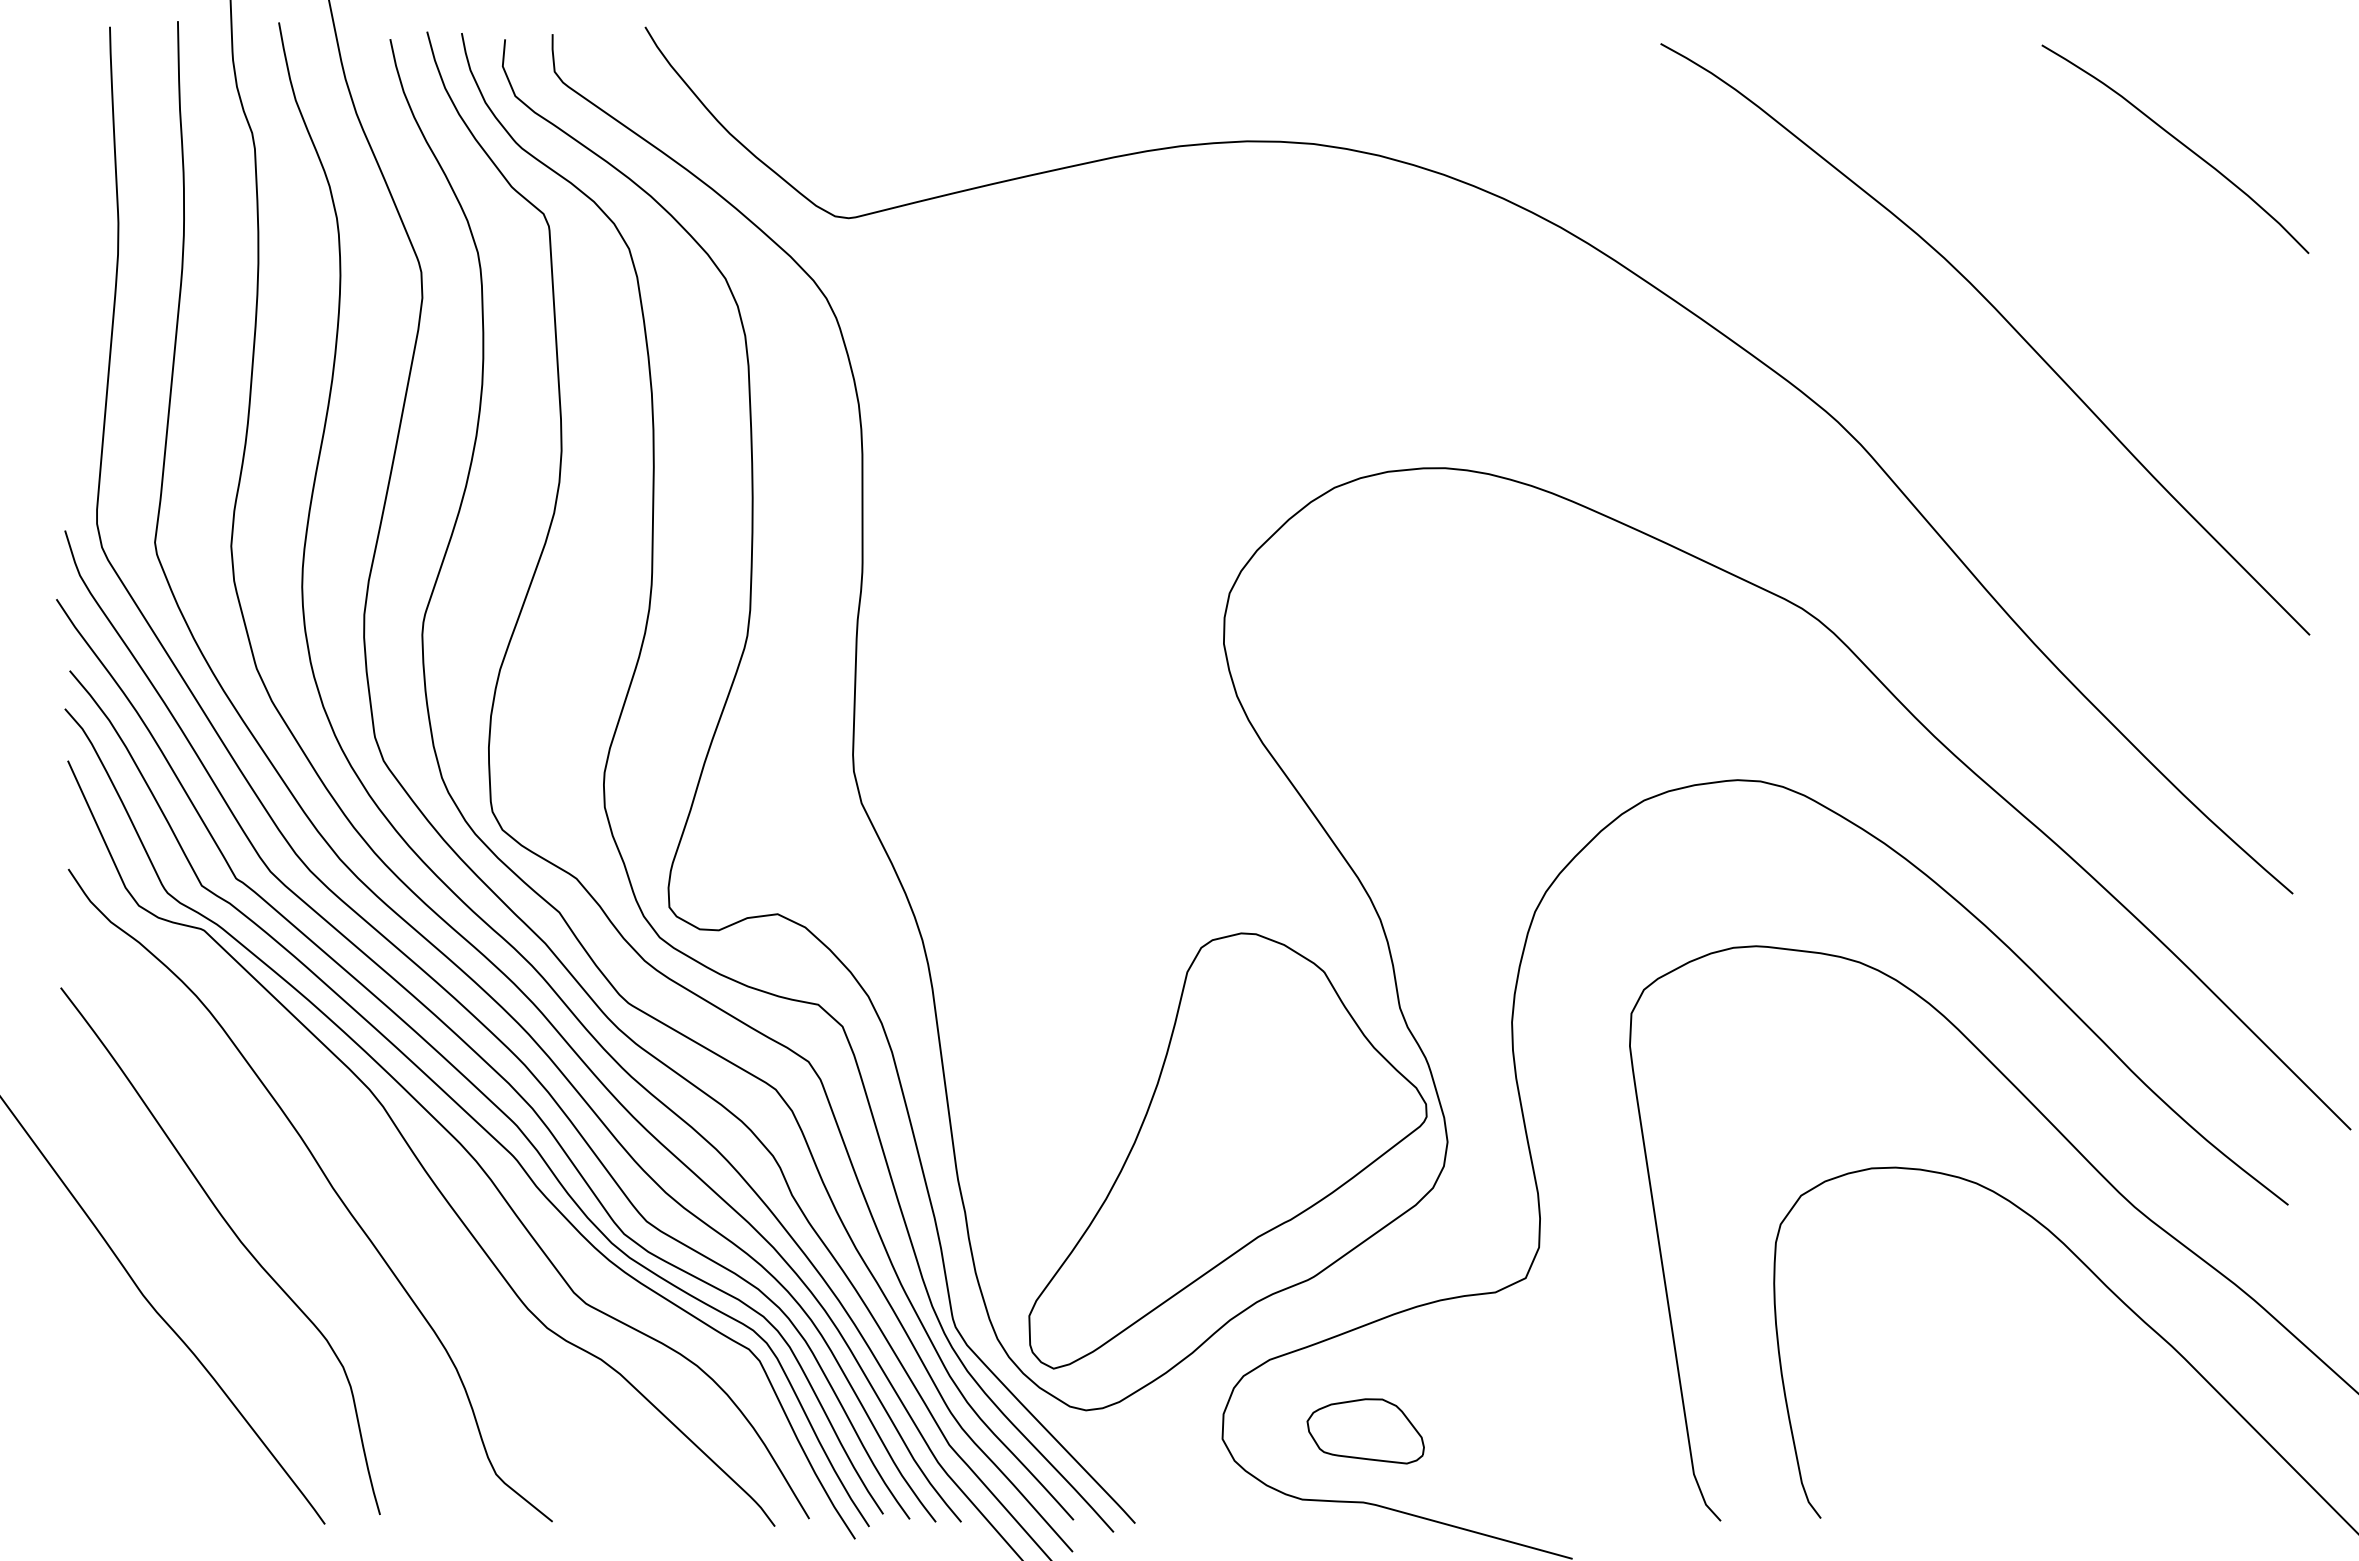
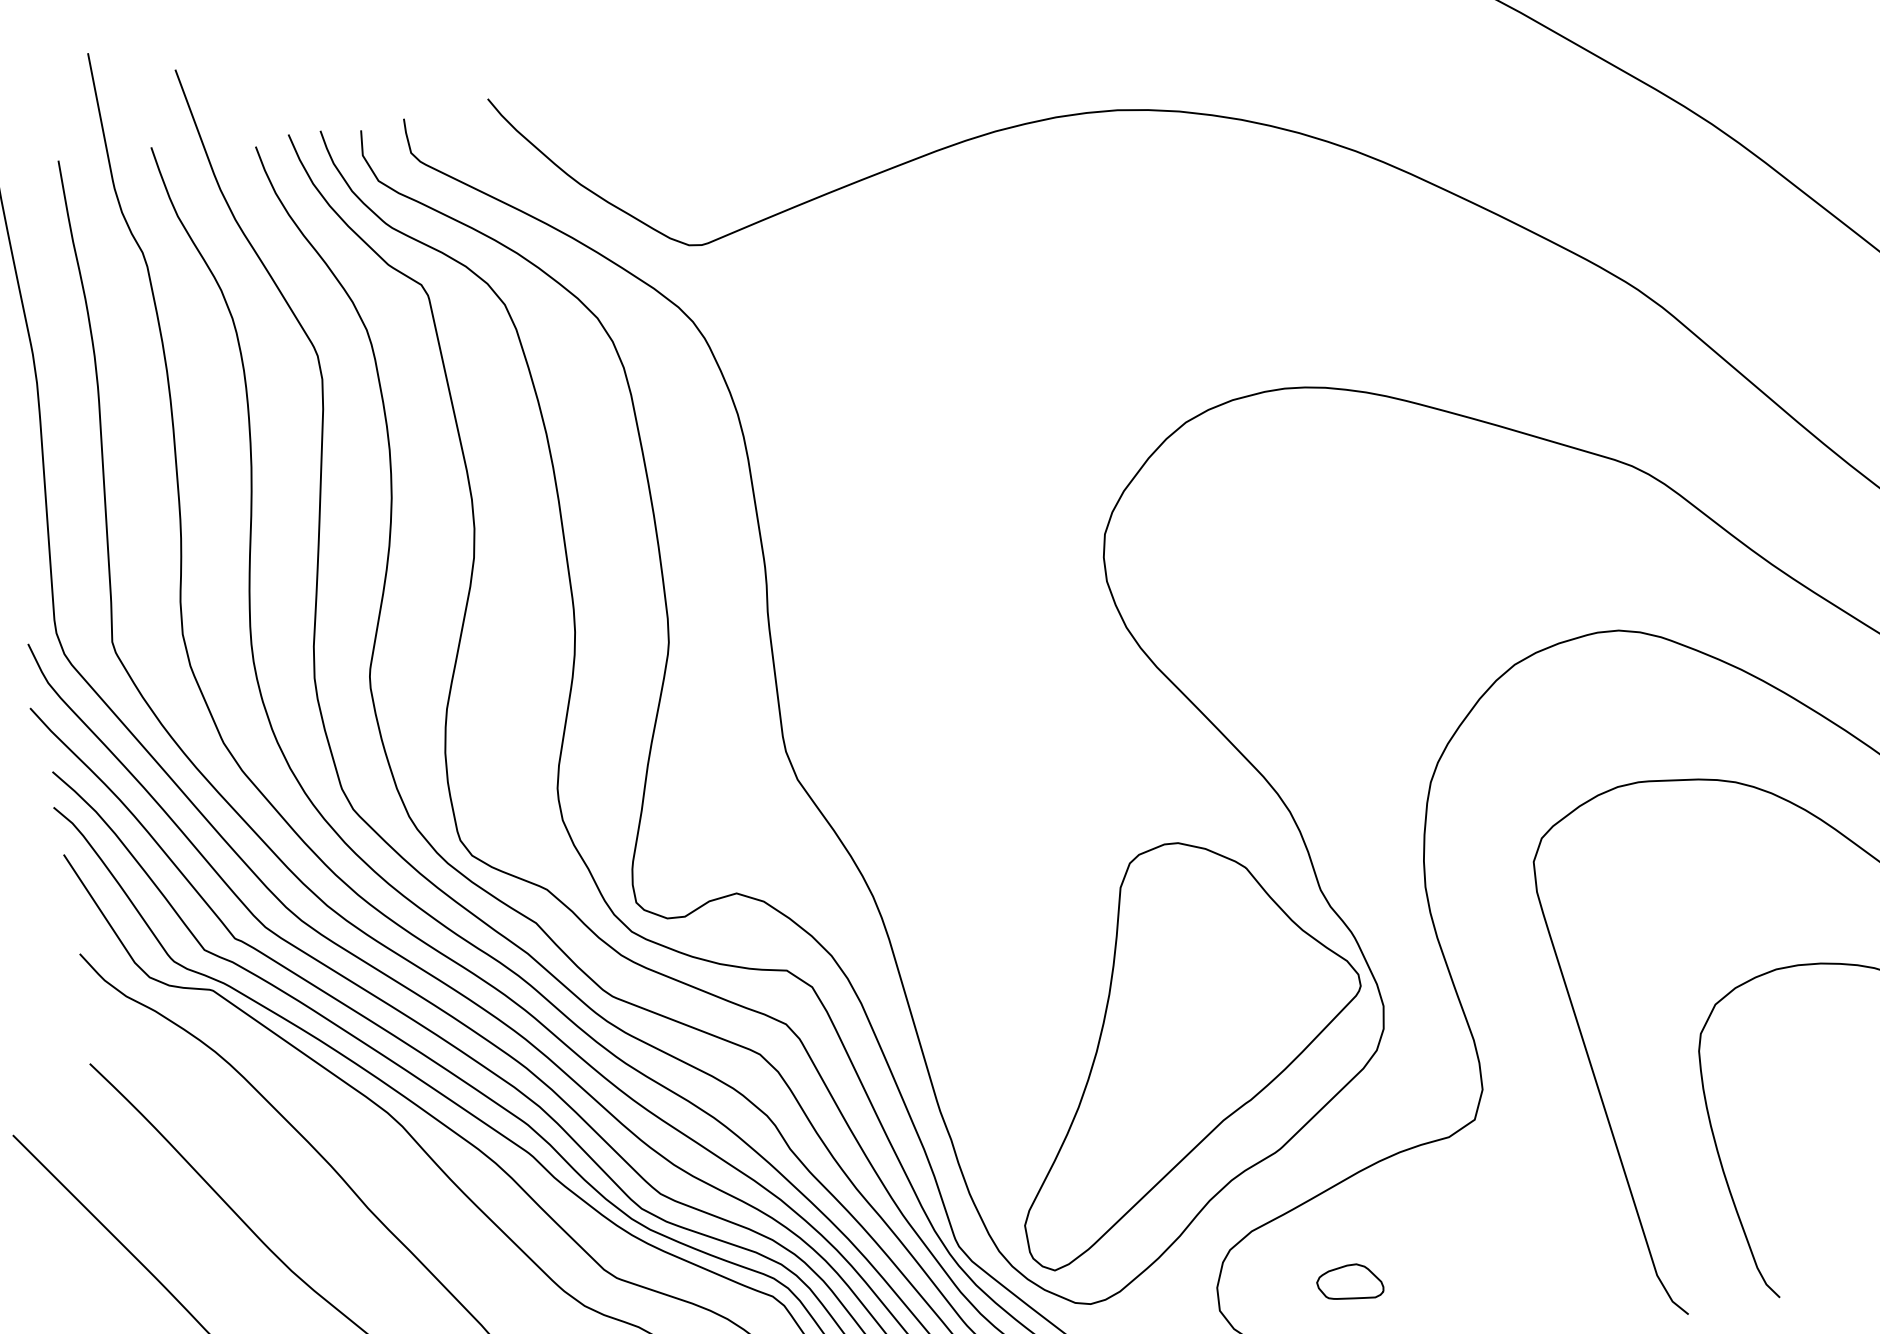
part: (1365, 1431) -> (1349, 1283), size x0.6

